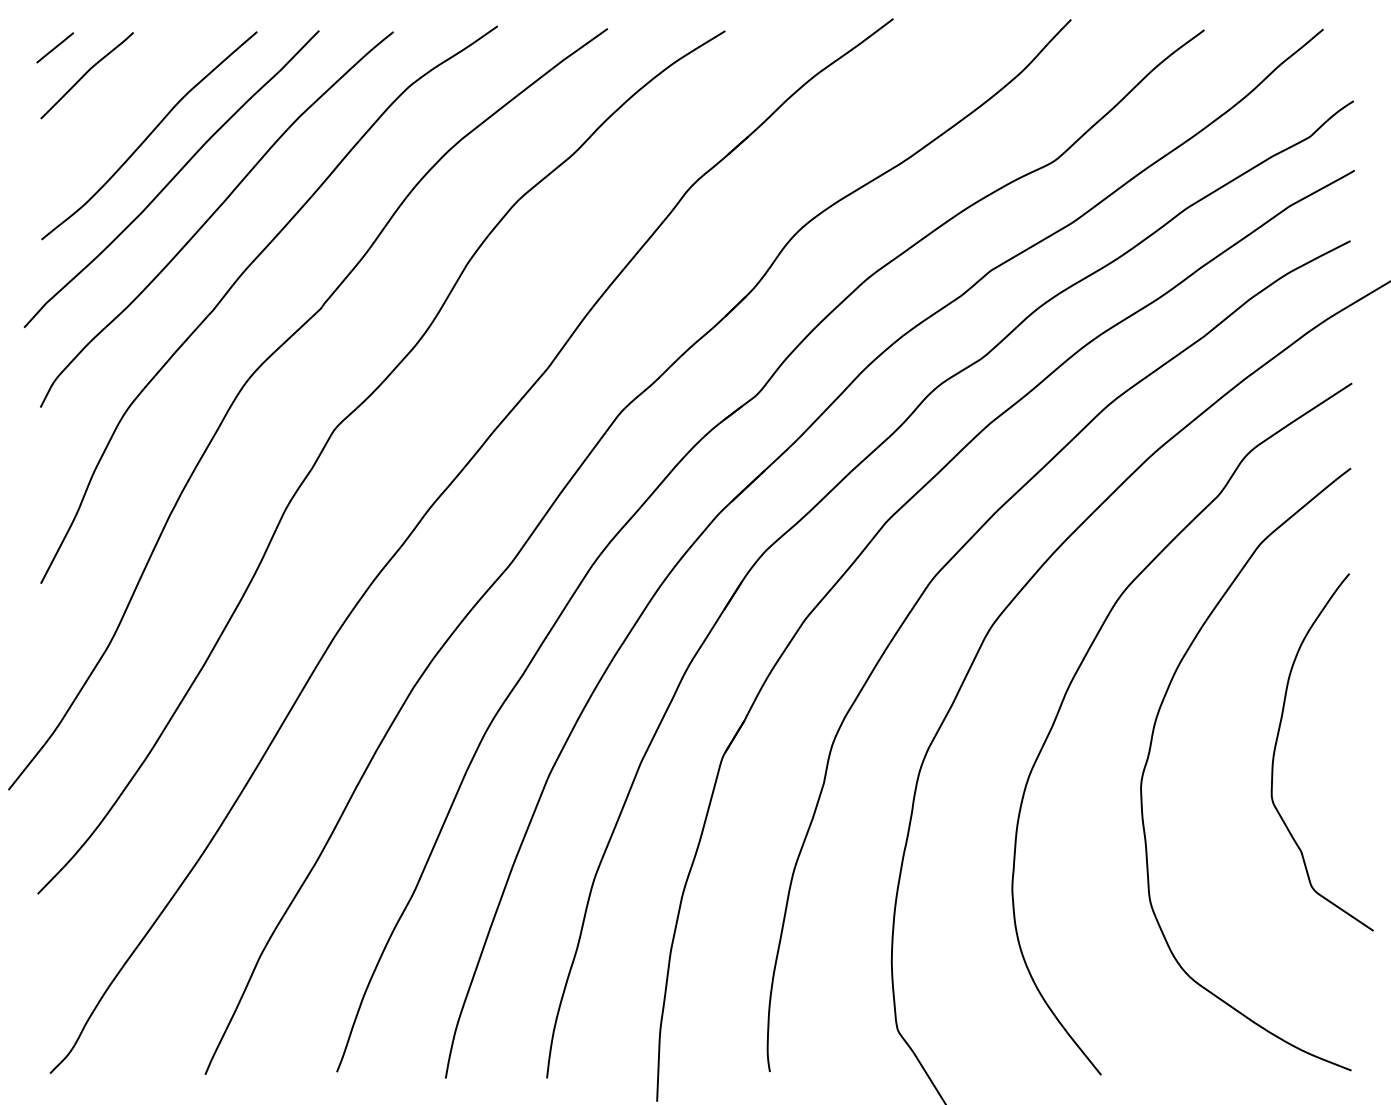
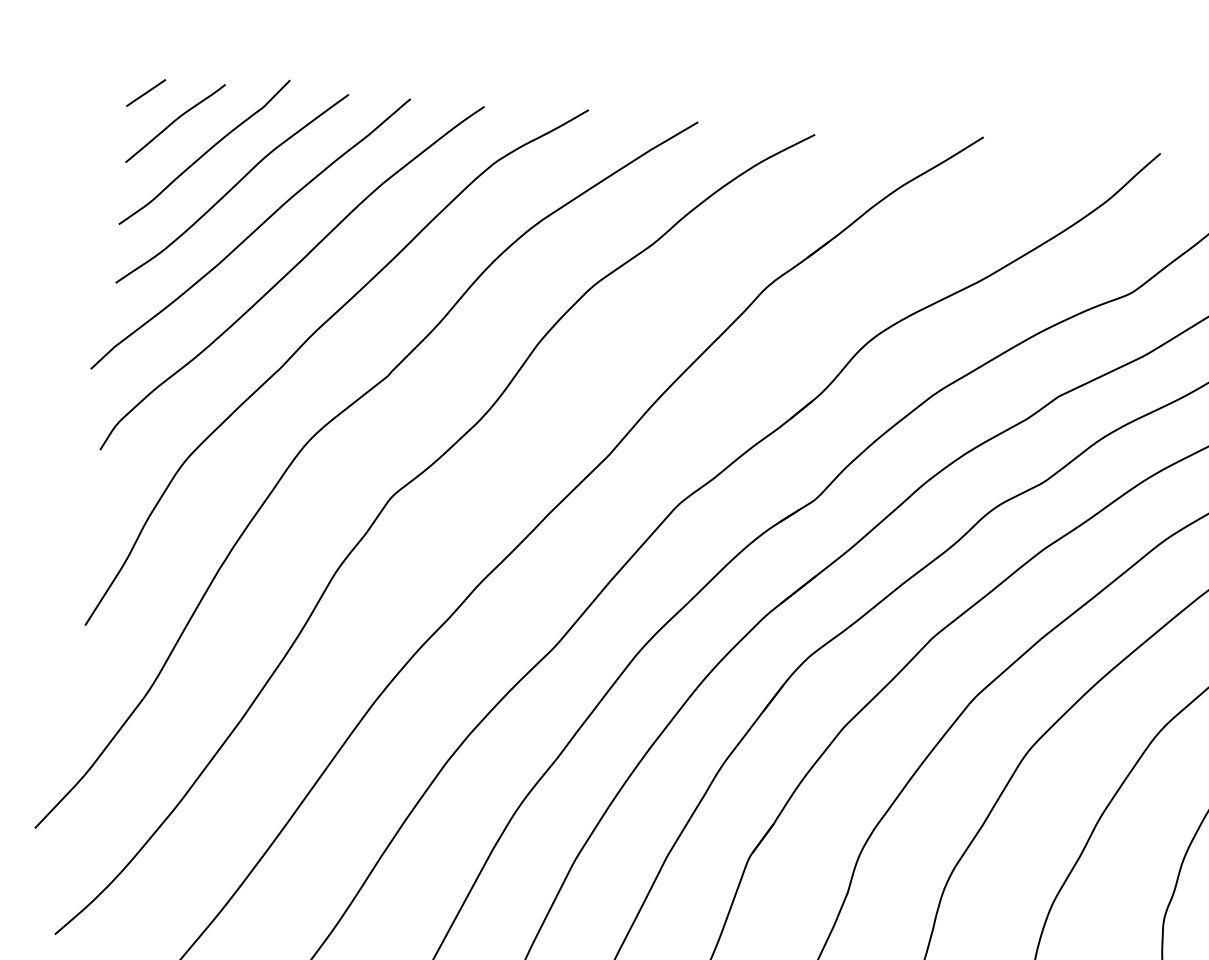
curve: (119, 101) -> (205, 152), added

